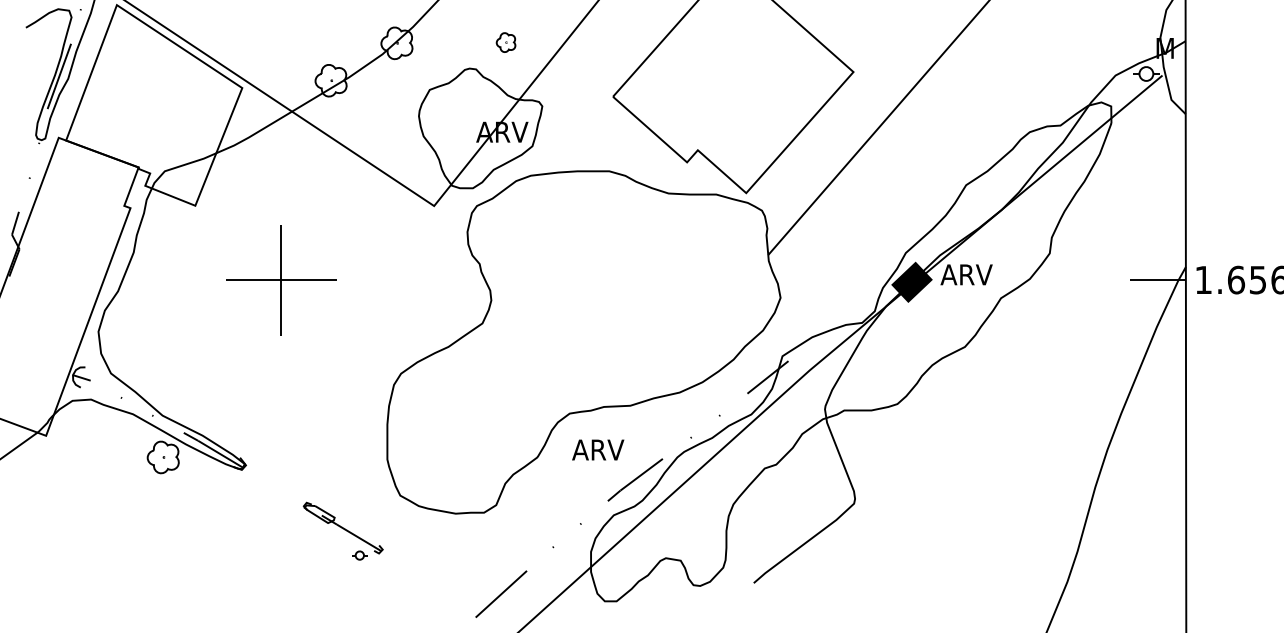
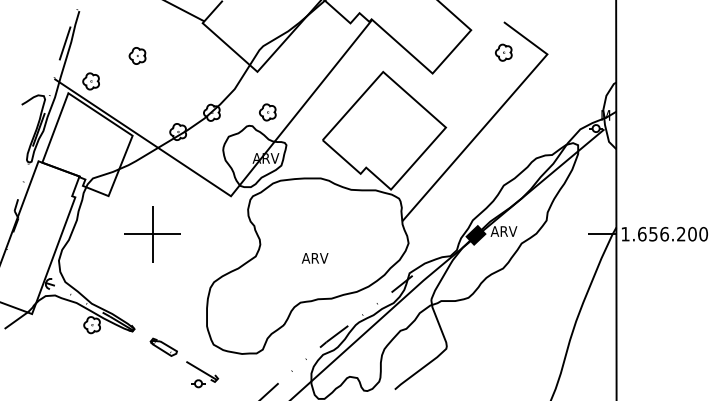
part: (505, 42) -> (267, 112), size x1.67
text: (596, 450) -> (314, 258), moved
part: (343, 530) -> (184, 362), size x1.67

